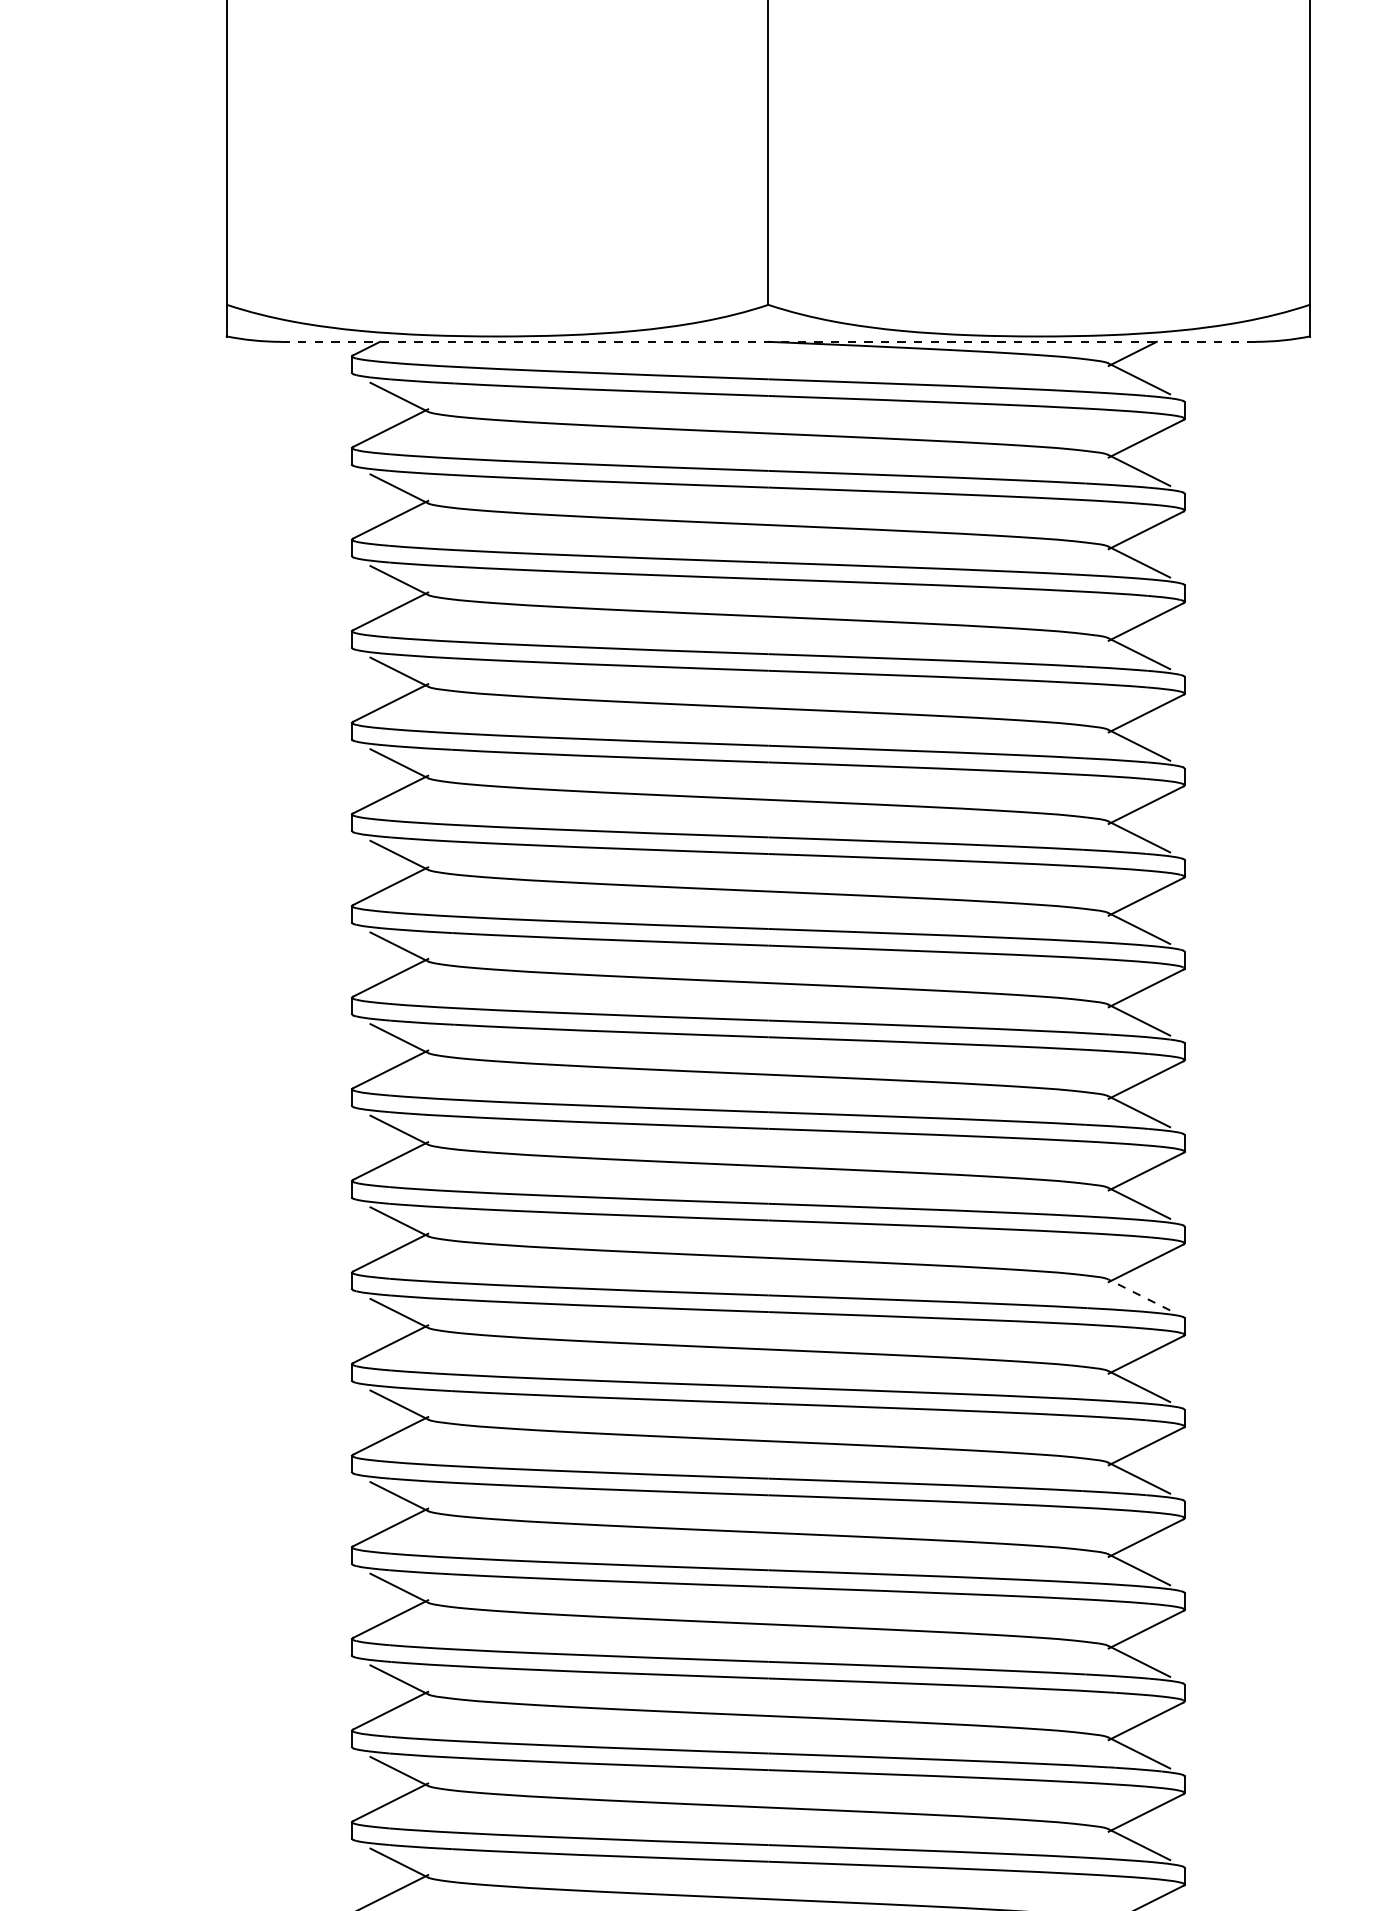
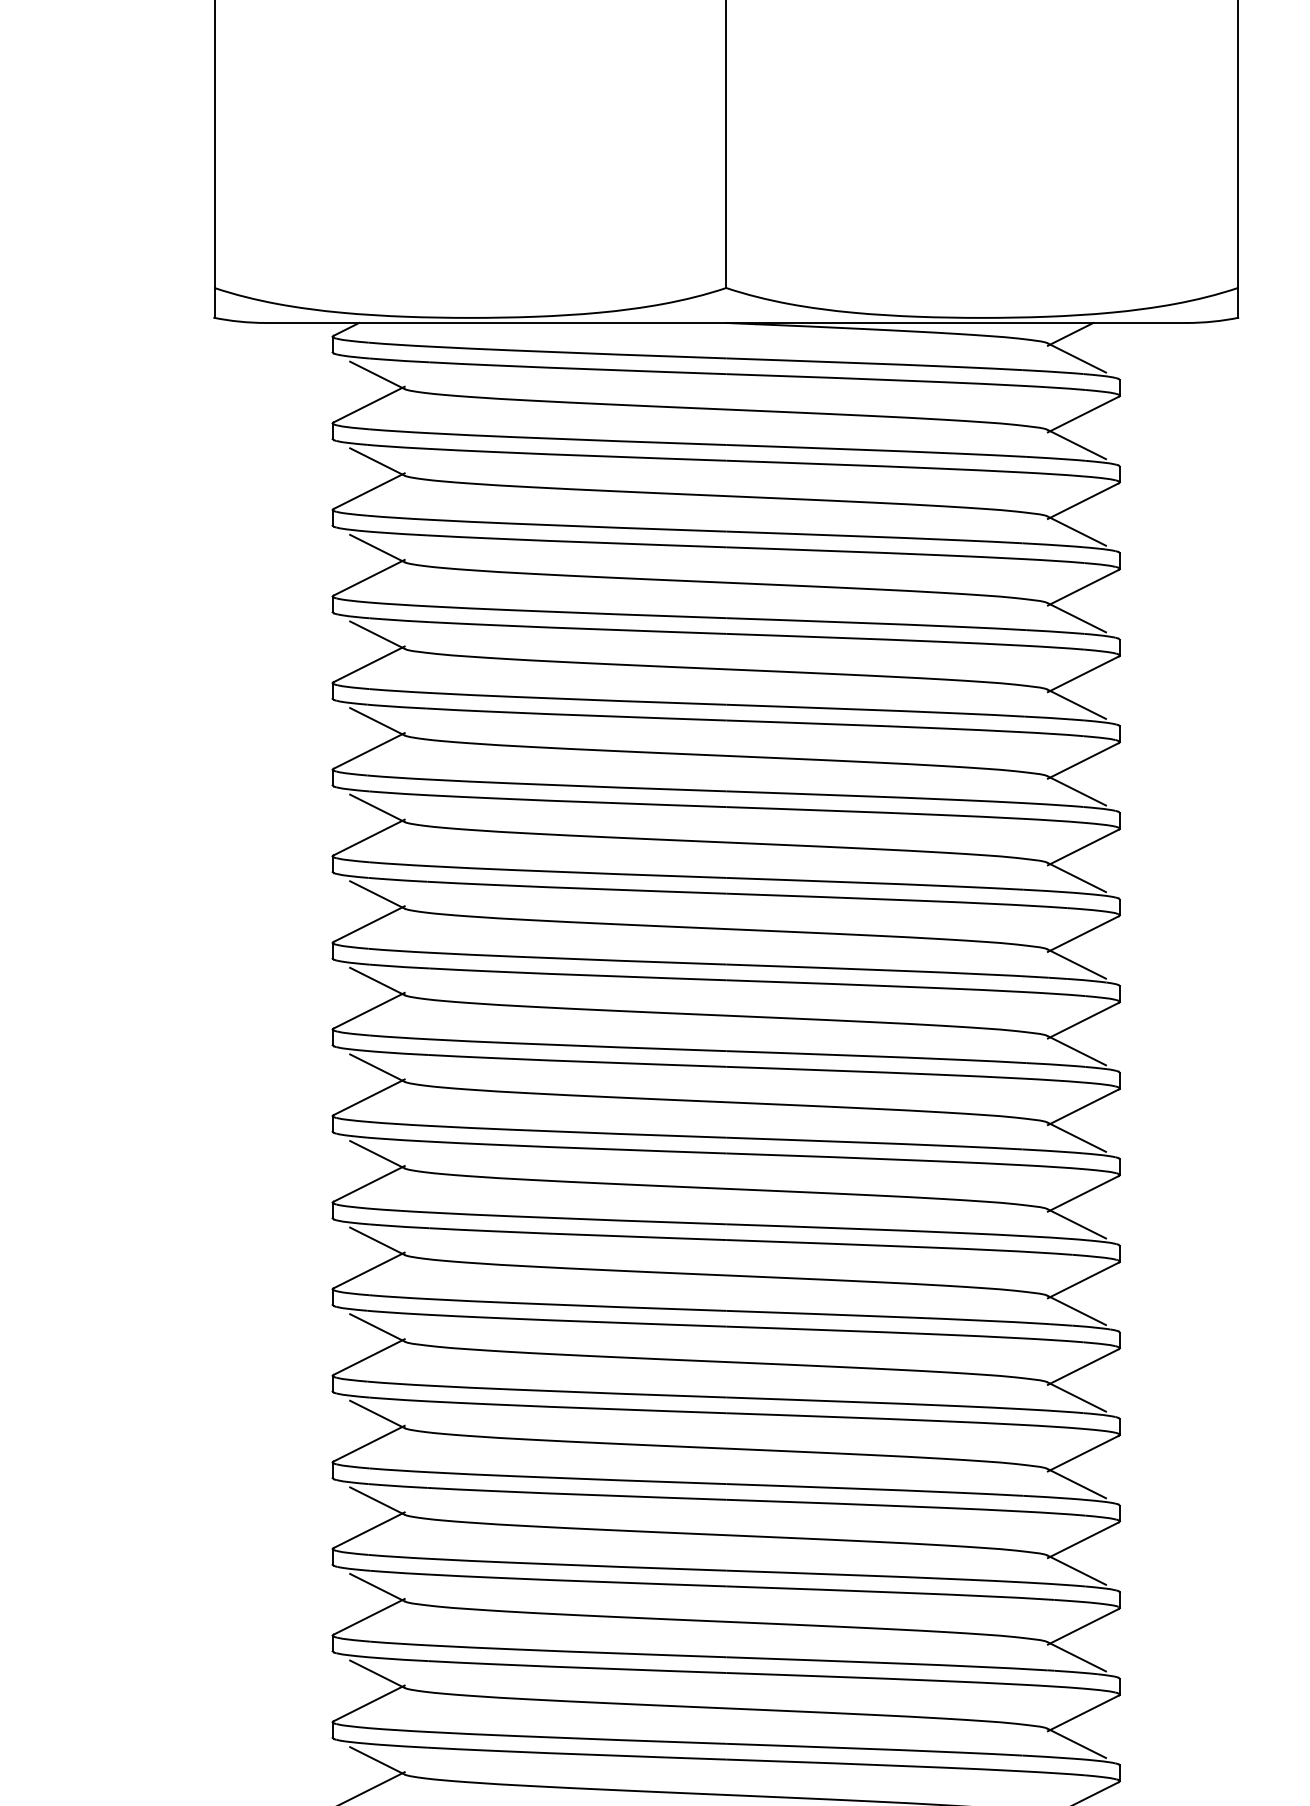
line: (767, 341) -> (725, 322), dashed -> solid
line: (1138, 1294) -> (1076, 1223), dashed -> solid

